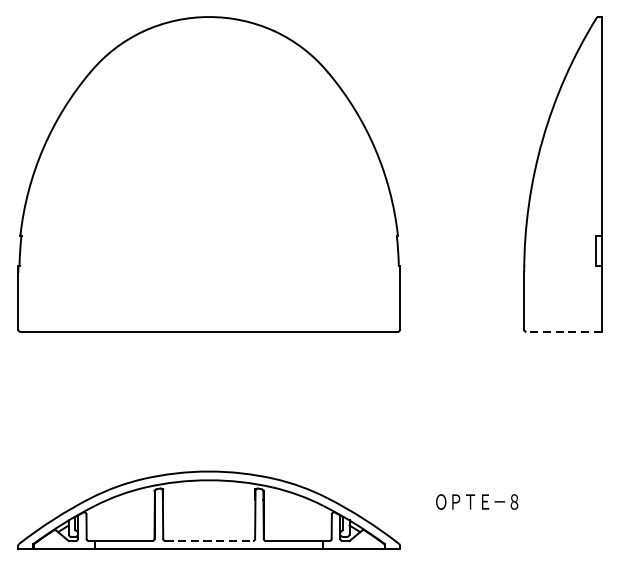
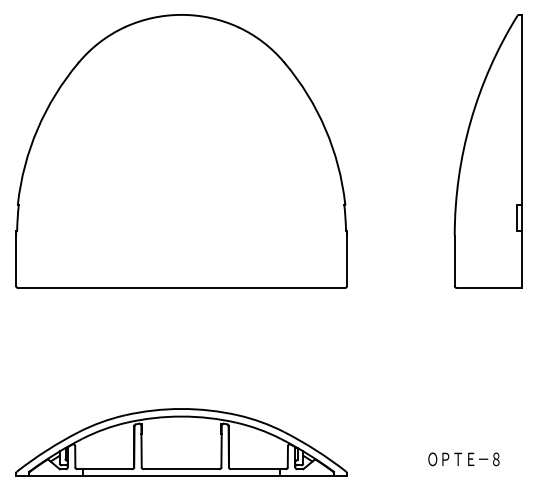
line: (564, 331) -> (489, 287), dashed -> solid
text: (476, 502) -> (463, 459), moved
line: (209, 541) -> (181, 469), dashed -> solid

